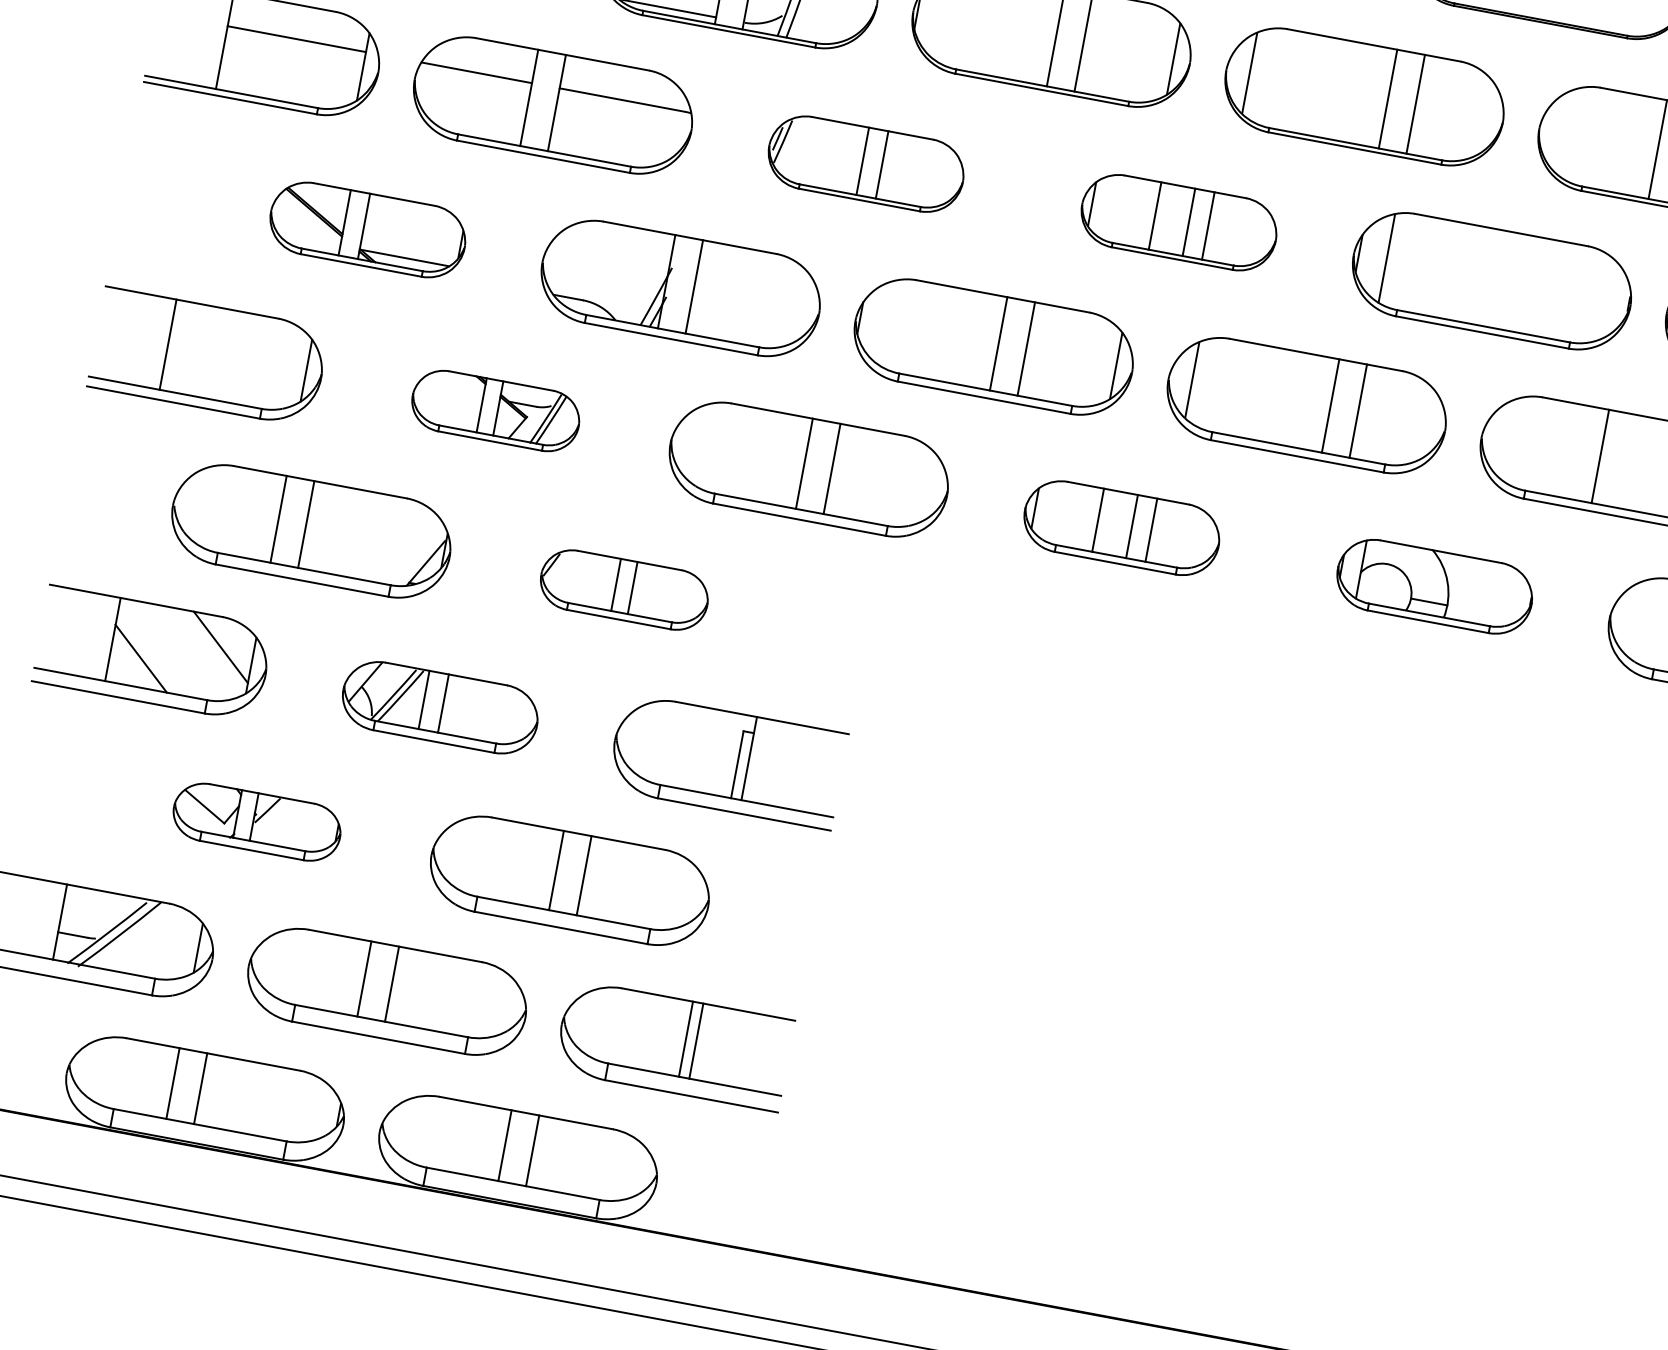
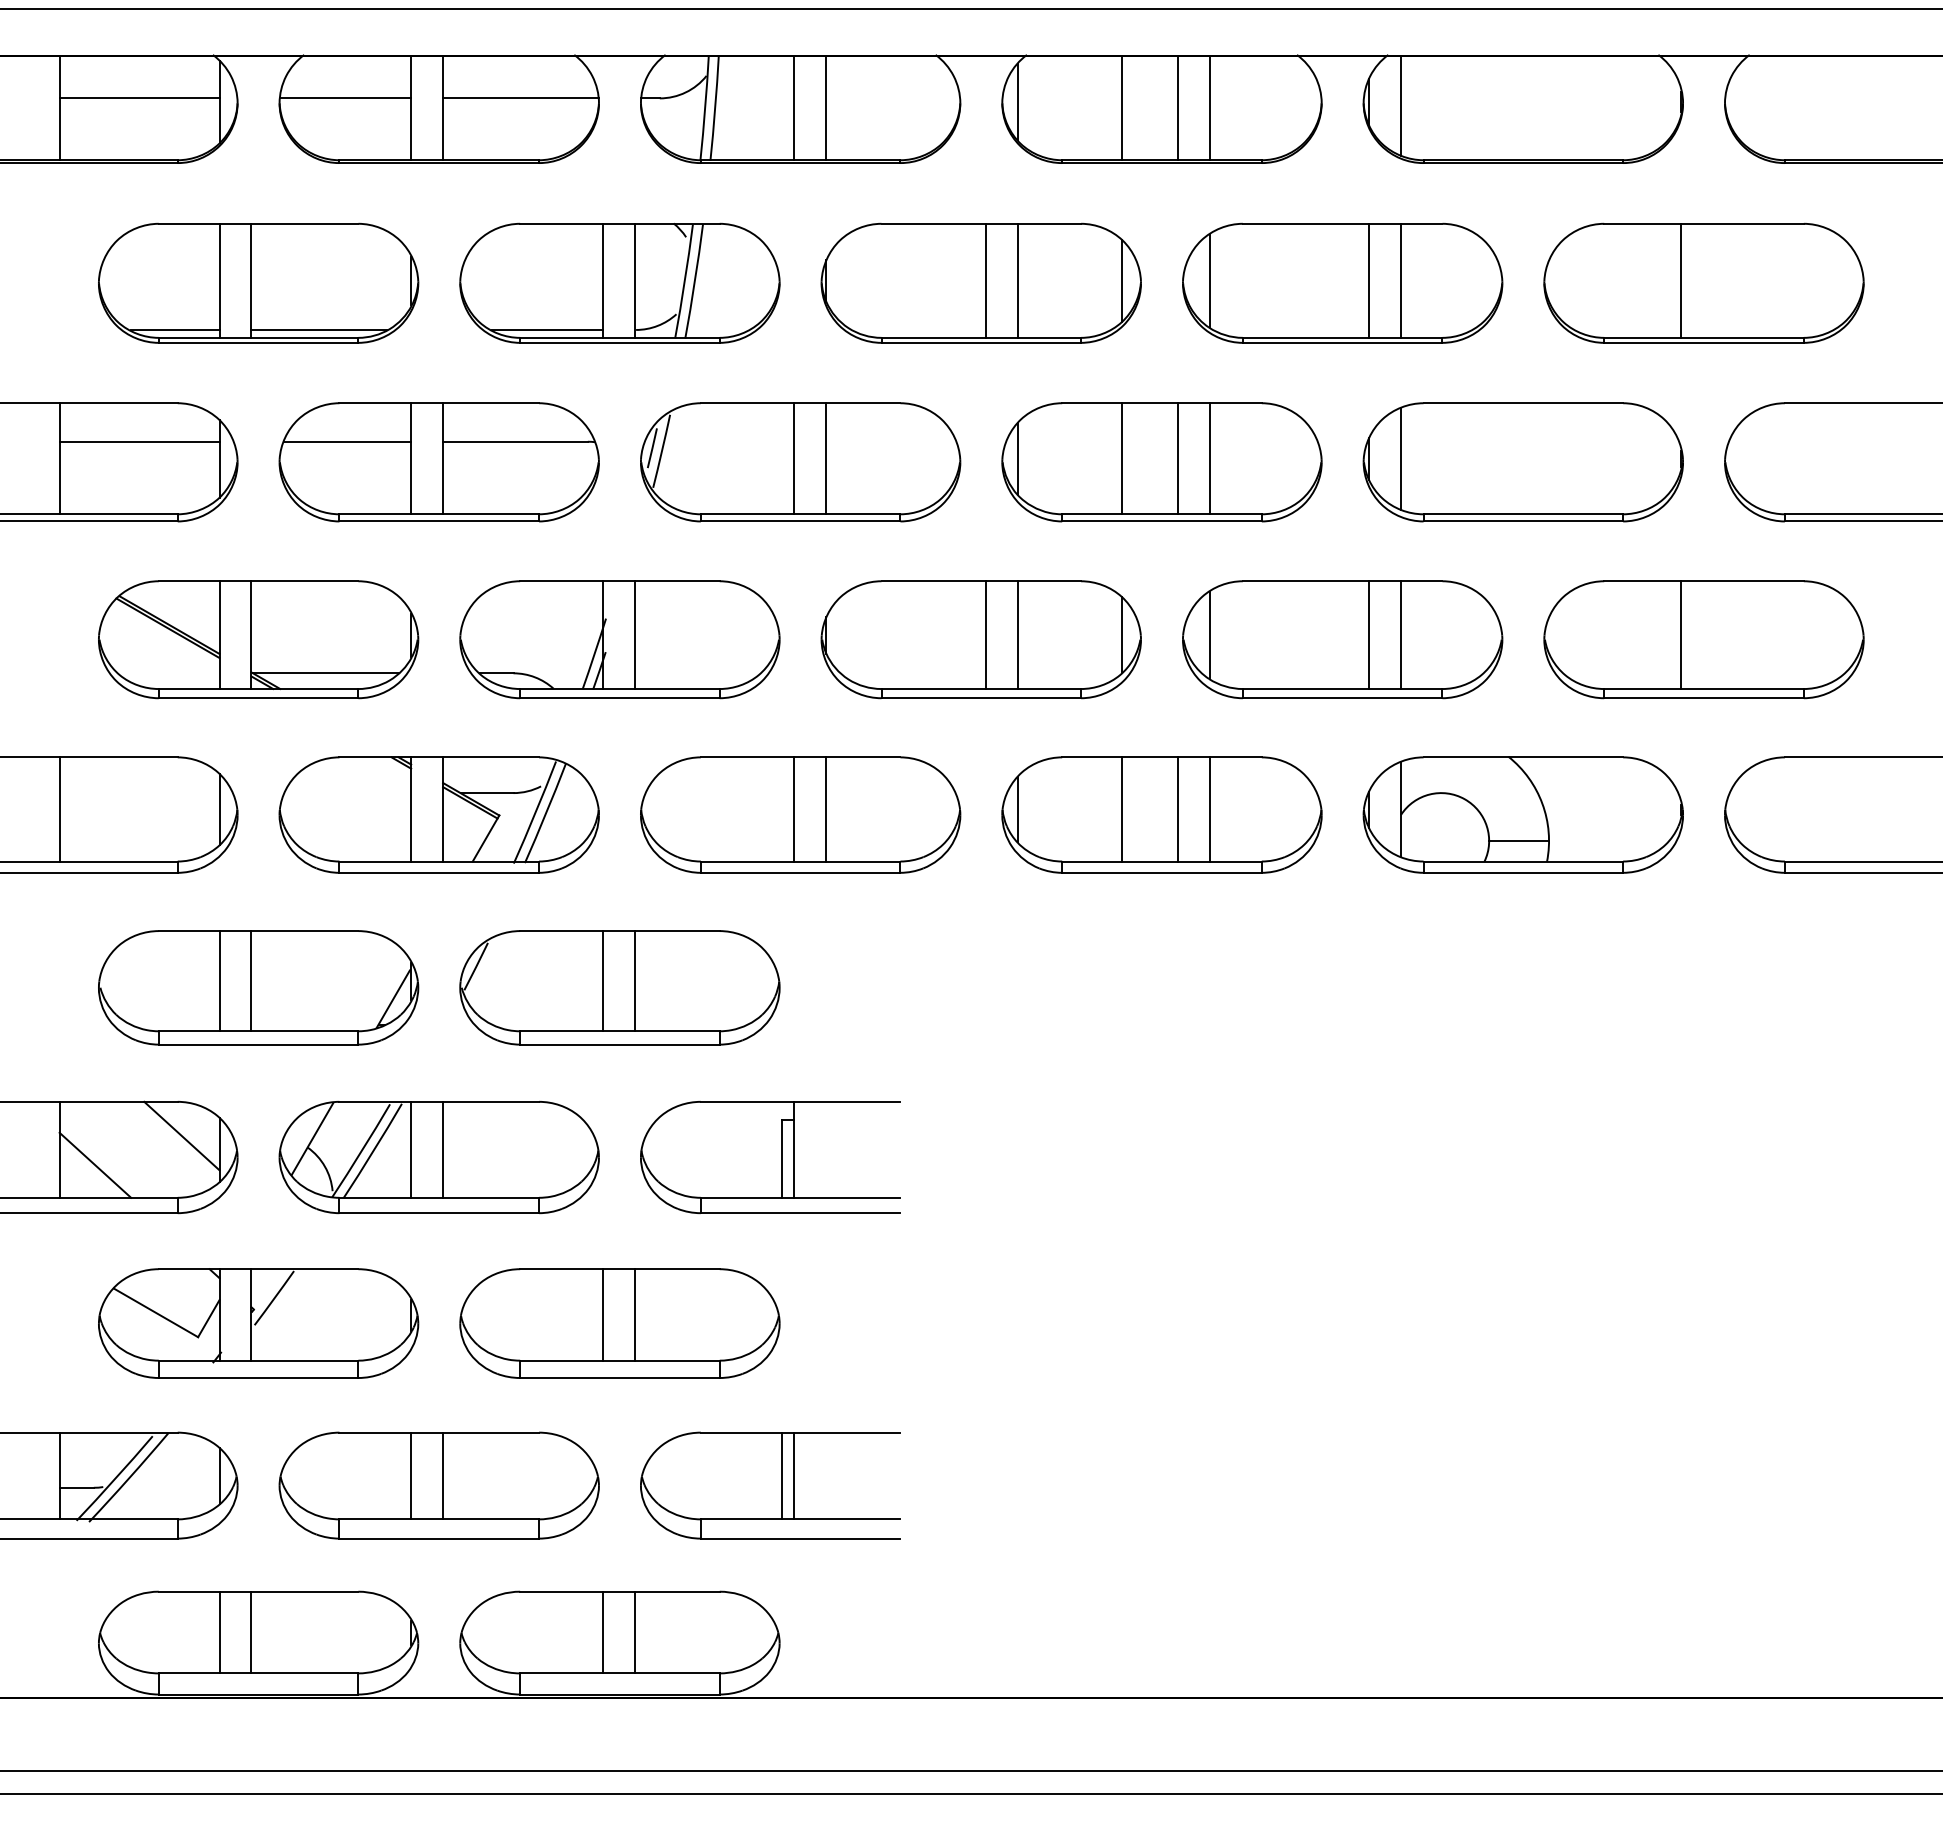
part: (865, 164) -> (800, 462), size x1.43
part: (1178, 222) -> (1161, 462), size x1.43
part: (367, 229) -> (258, 639), size x1.43
part: (495, 410) -> (438, 814), size x1.67
part: (1121, 527) -> (1161, 814), size x1.43
part: (1434, 586) -> (1522, 814), size x1.43
part: (623, 589) -> (619, 987), size x1.67
part: (439, 707) -> (438, 1157), size x1.43
part: (256, 822) -> (258, 1323), size x1.67

